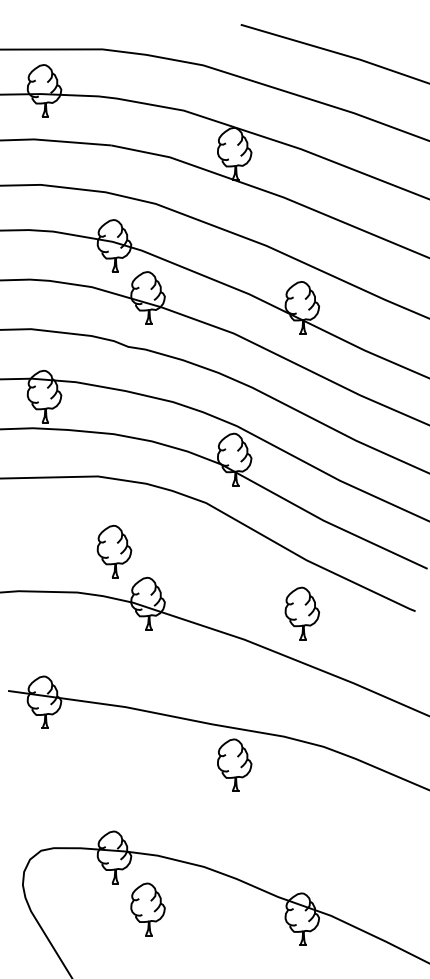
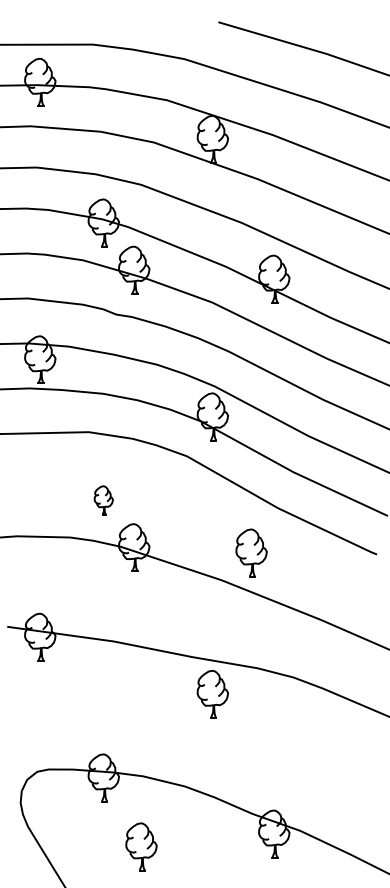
part: (114, 551) -> (103, 500), size x0.6
part: (302, 613) -> (251, 552), moved
part: (147, 909) -> (141, 846), moved

